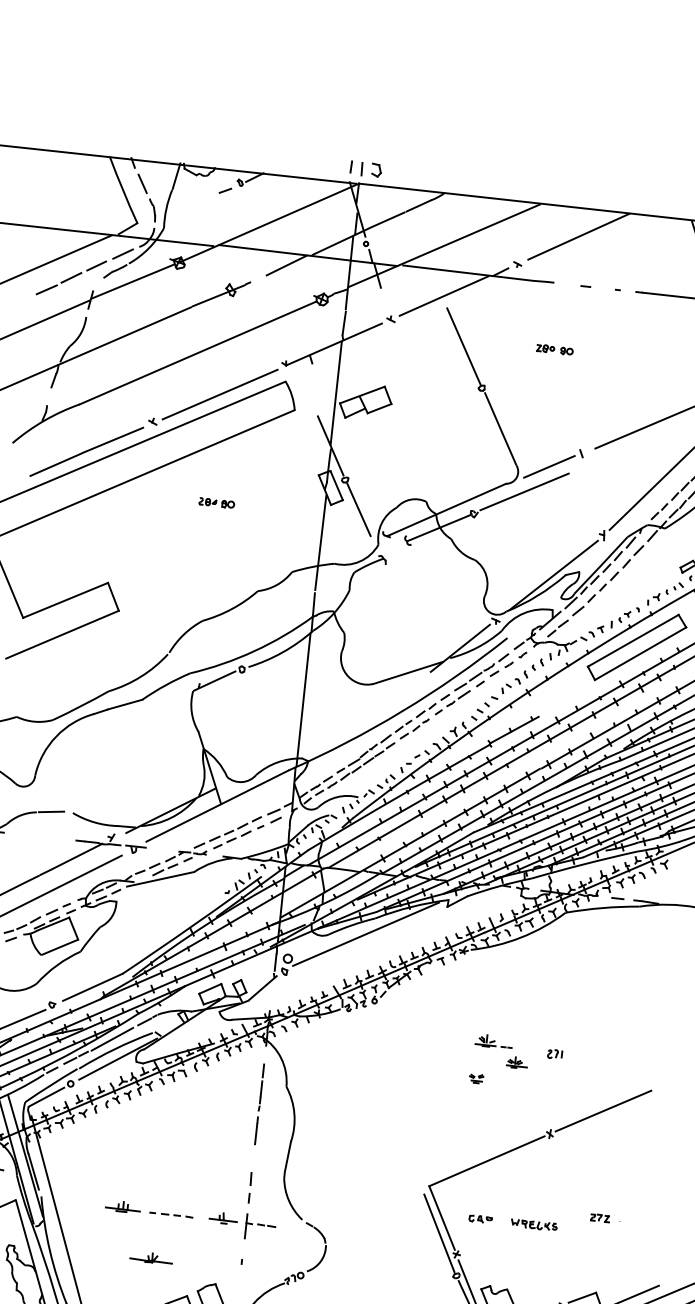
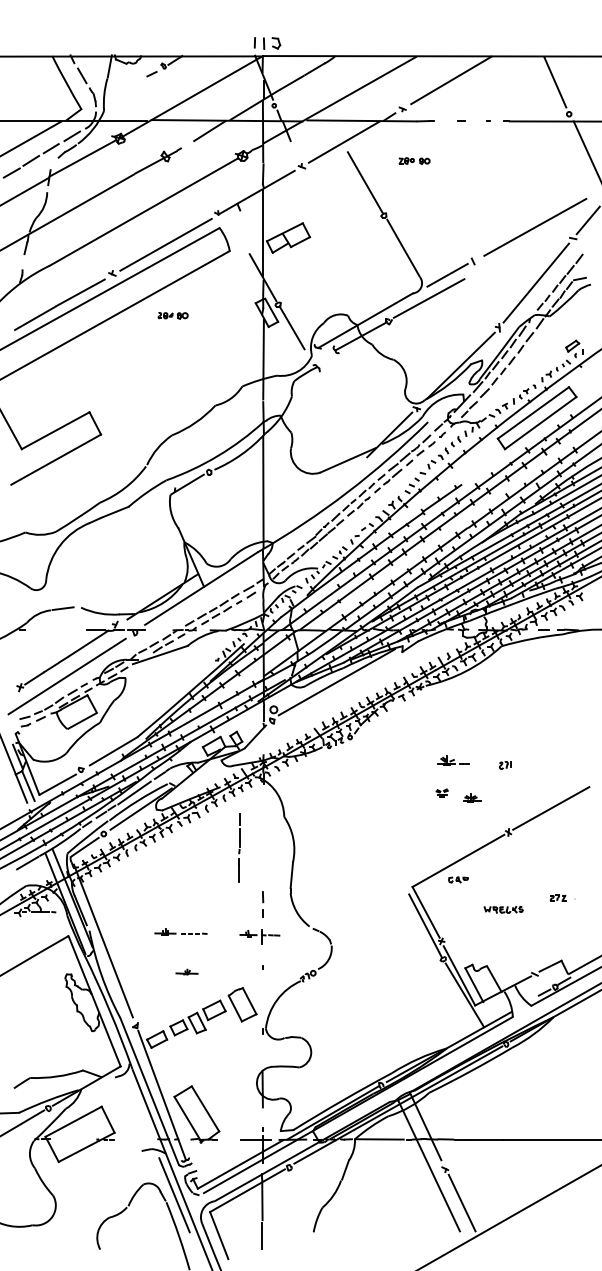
part: (554, 349) -> (414, 160), moved
part: (216, 502) -> (172, 315), moved
part: (516, 1062) -> (472, 797), moved
line: (259, 1103) -> (239, 847), moved
part: (148, 1209) -> (180, 931), size x0.7
part: (480, 1218) -> (458, 879), moved
part: (241, 1225) -> (259, 936), size x0.7
part: (150, 1257) -> (186, 971), size x0.6

